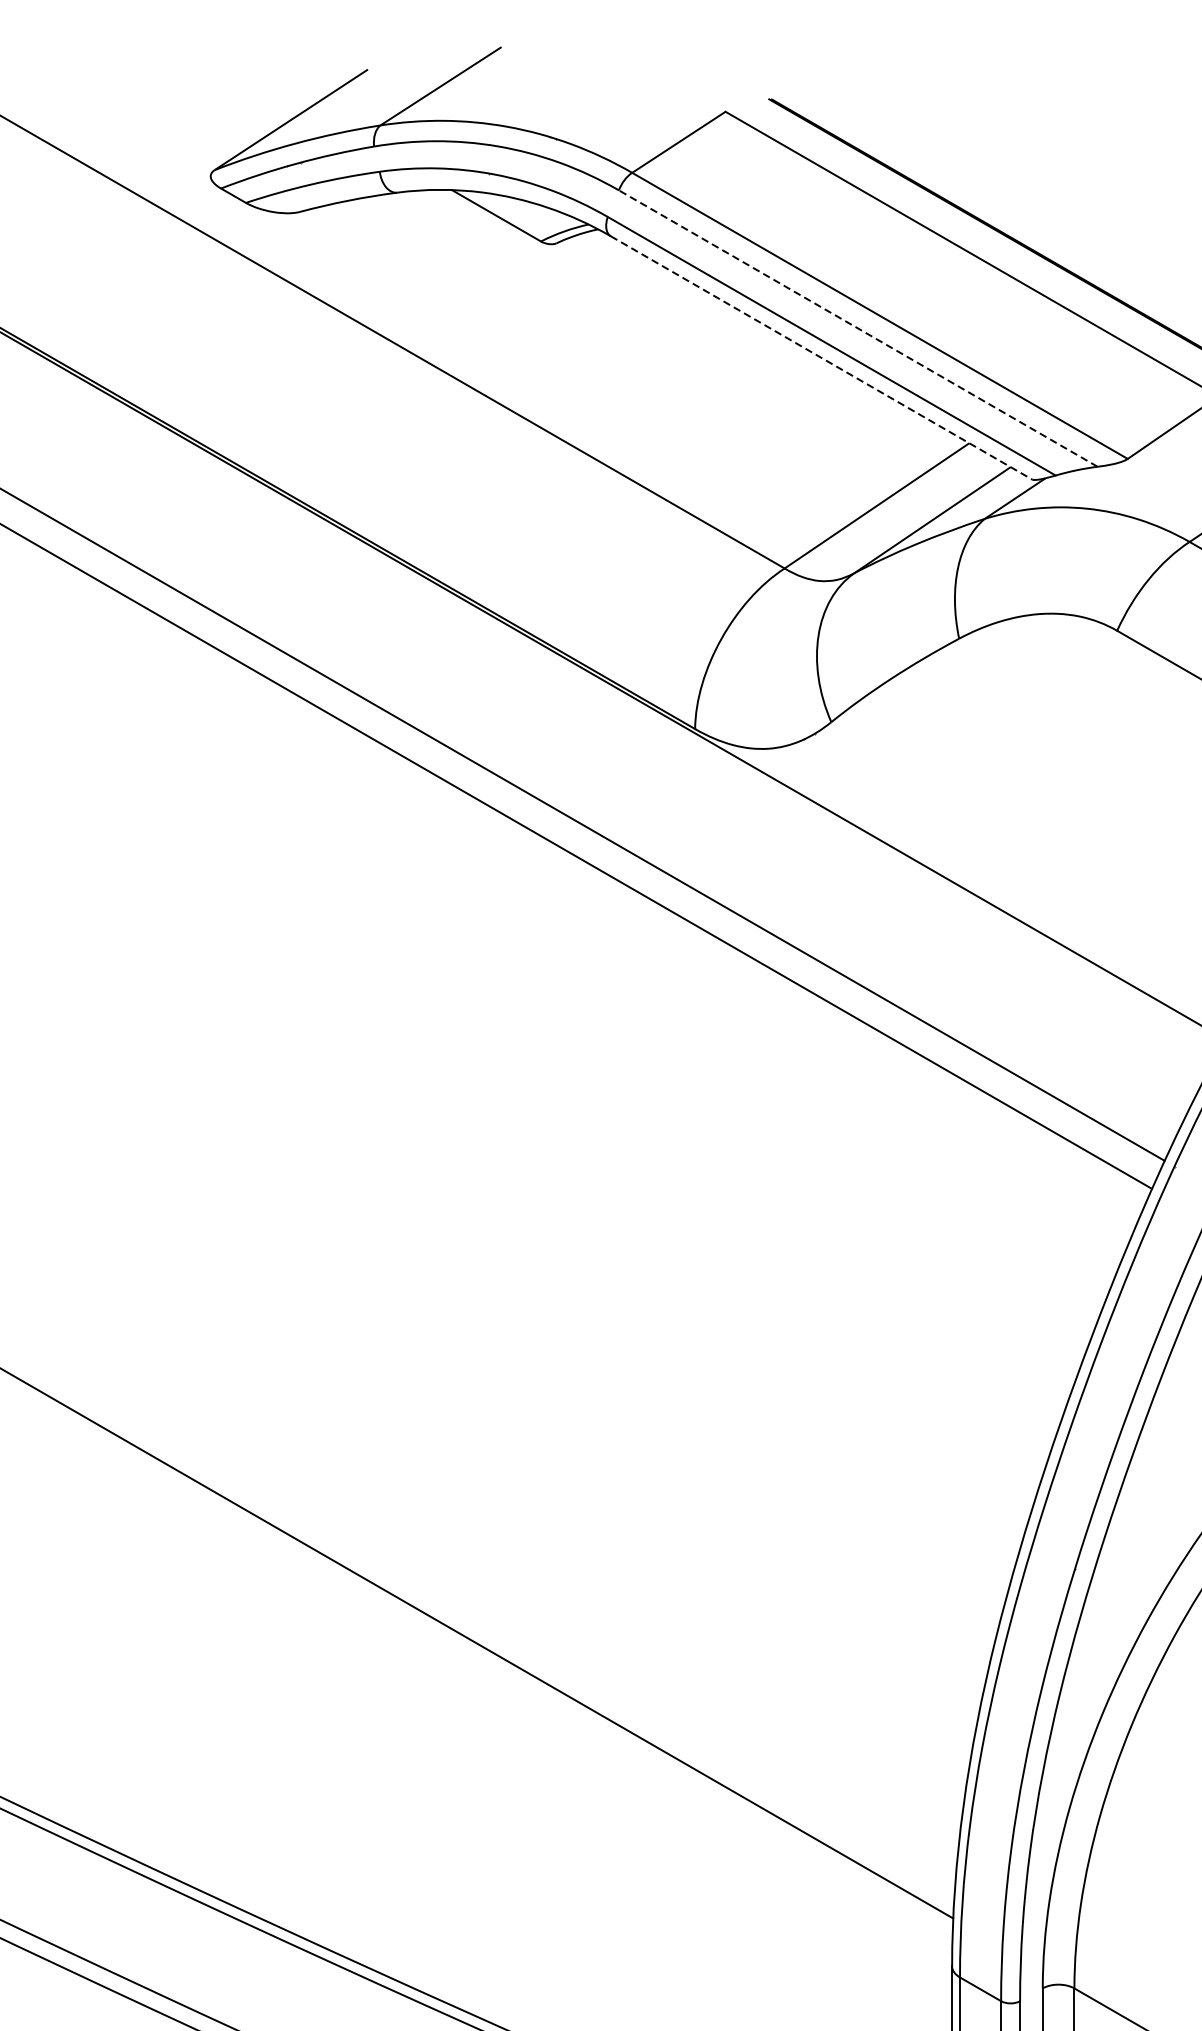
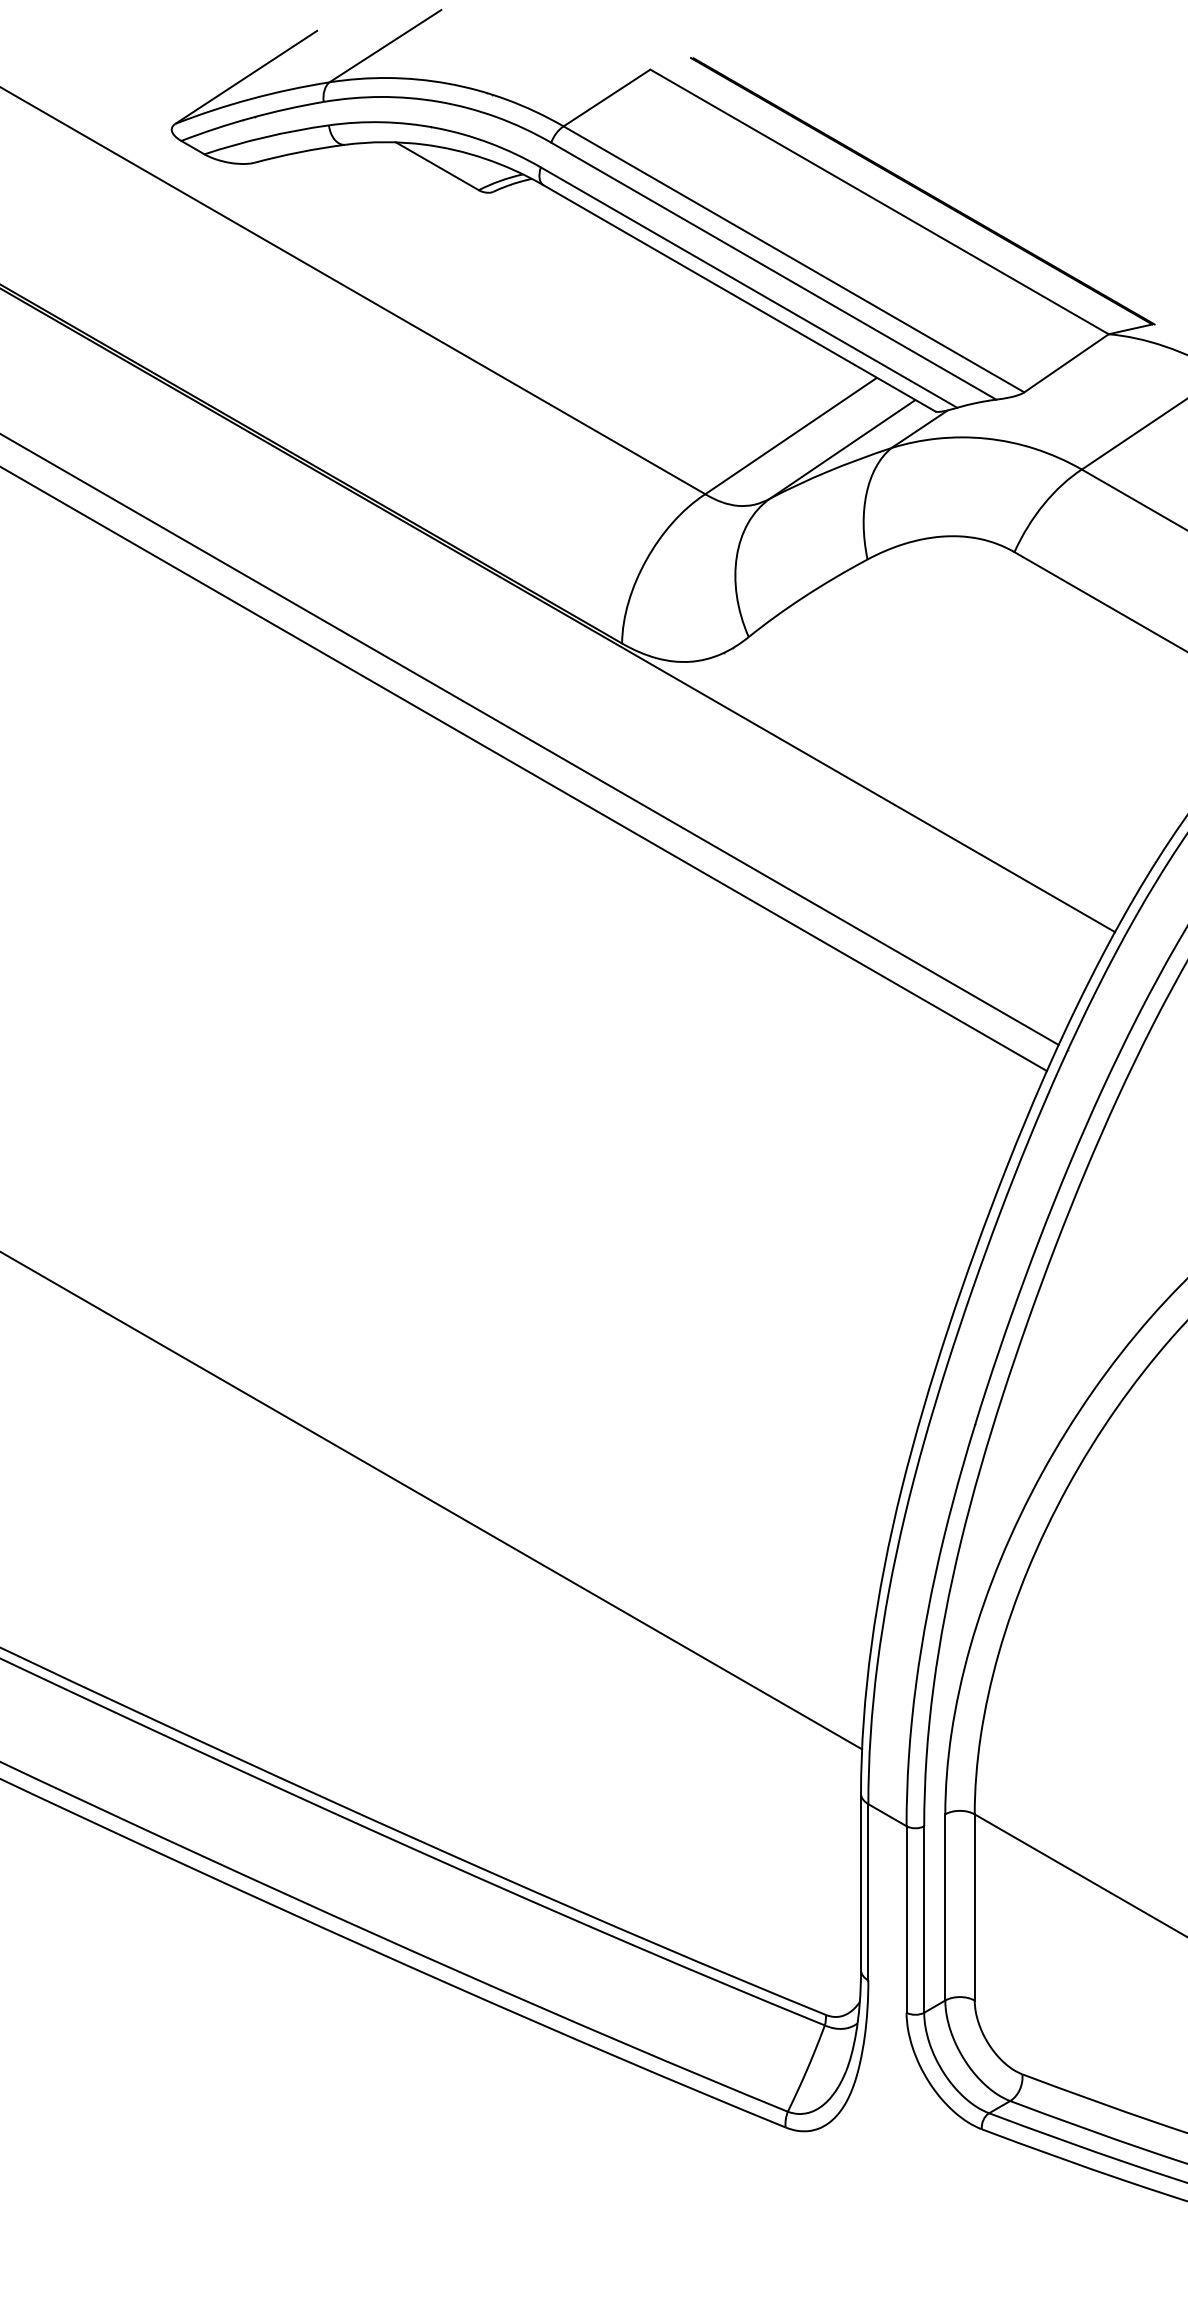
line: (857, 328) -> (773, 271), dashed -> solid
line: (822, 357) -> (740, 298), dashed -> solid

